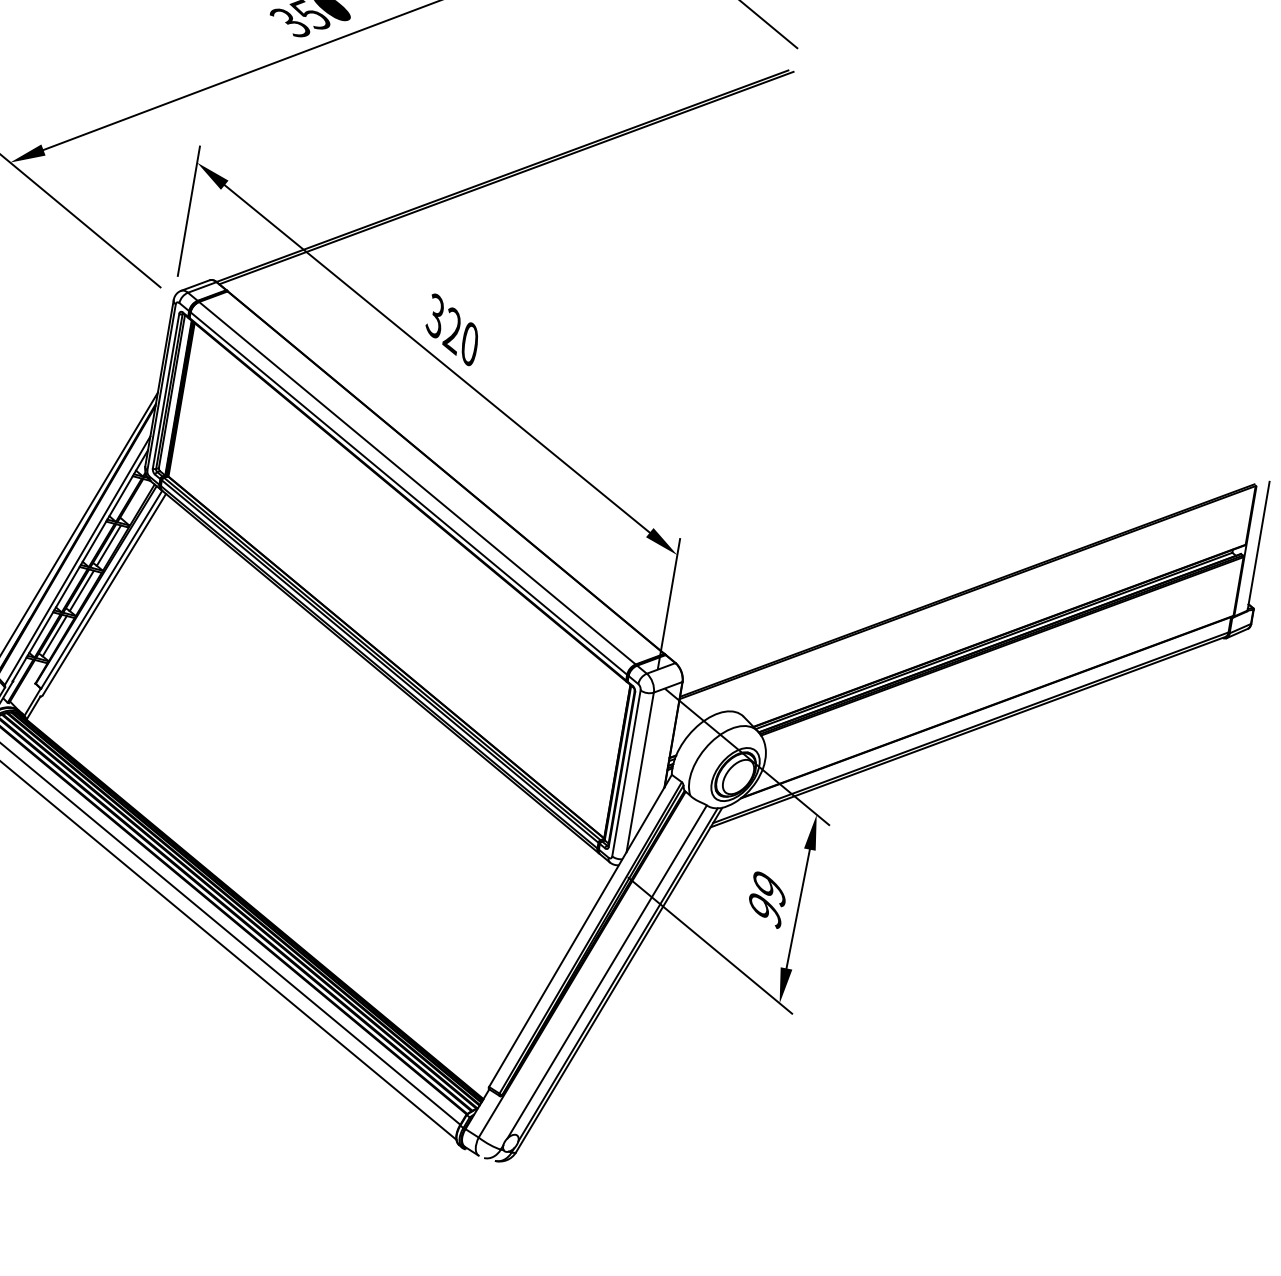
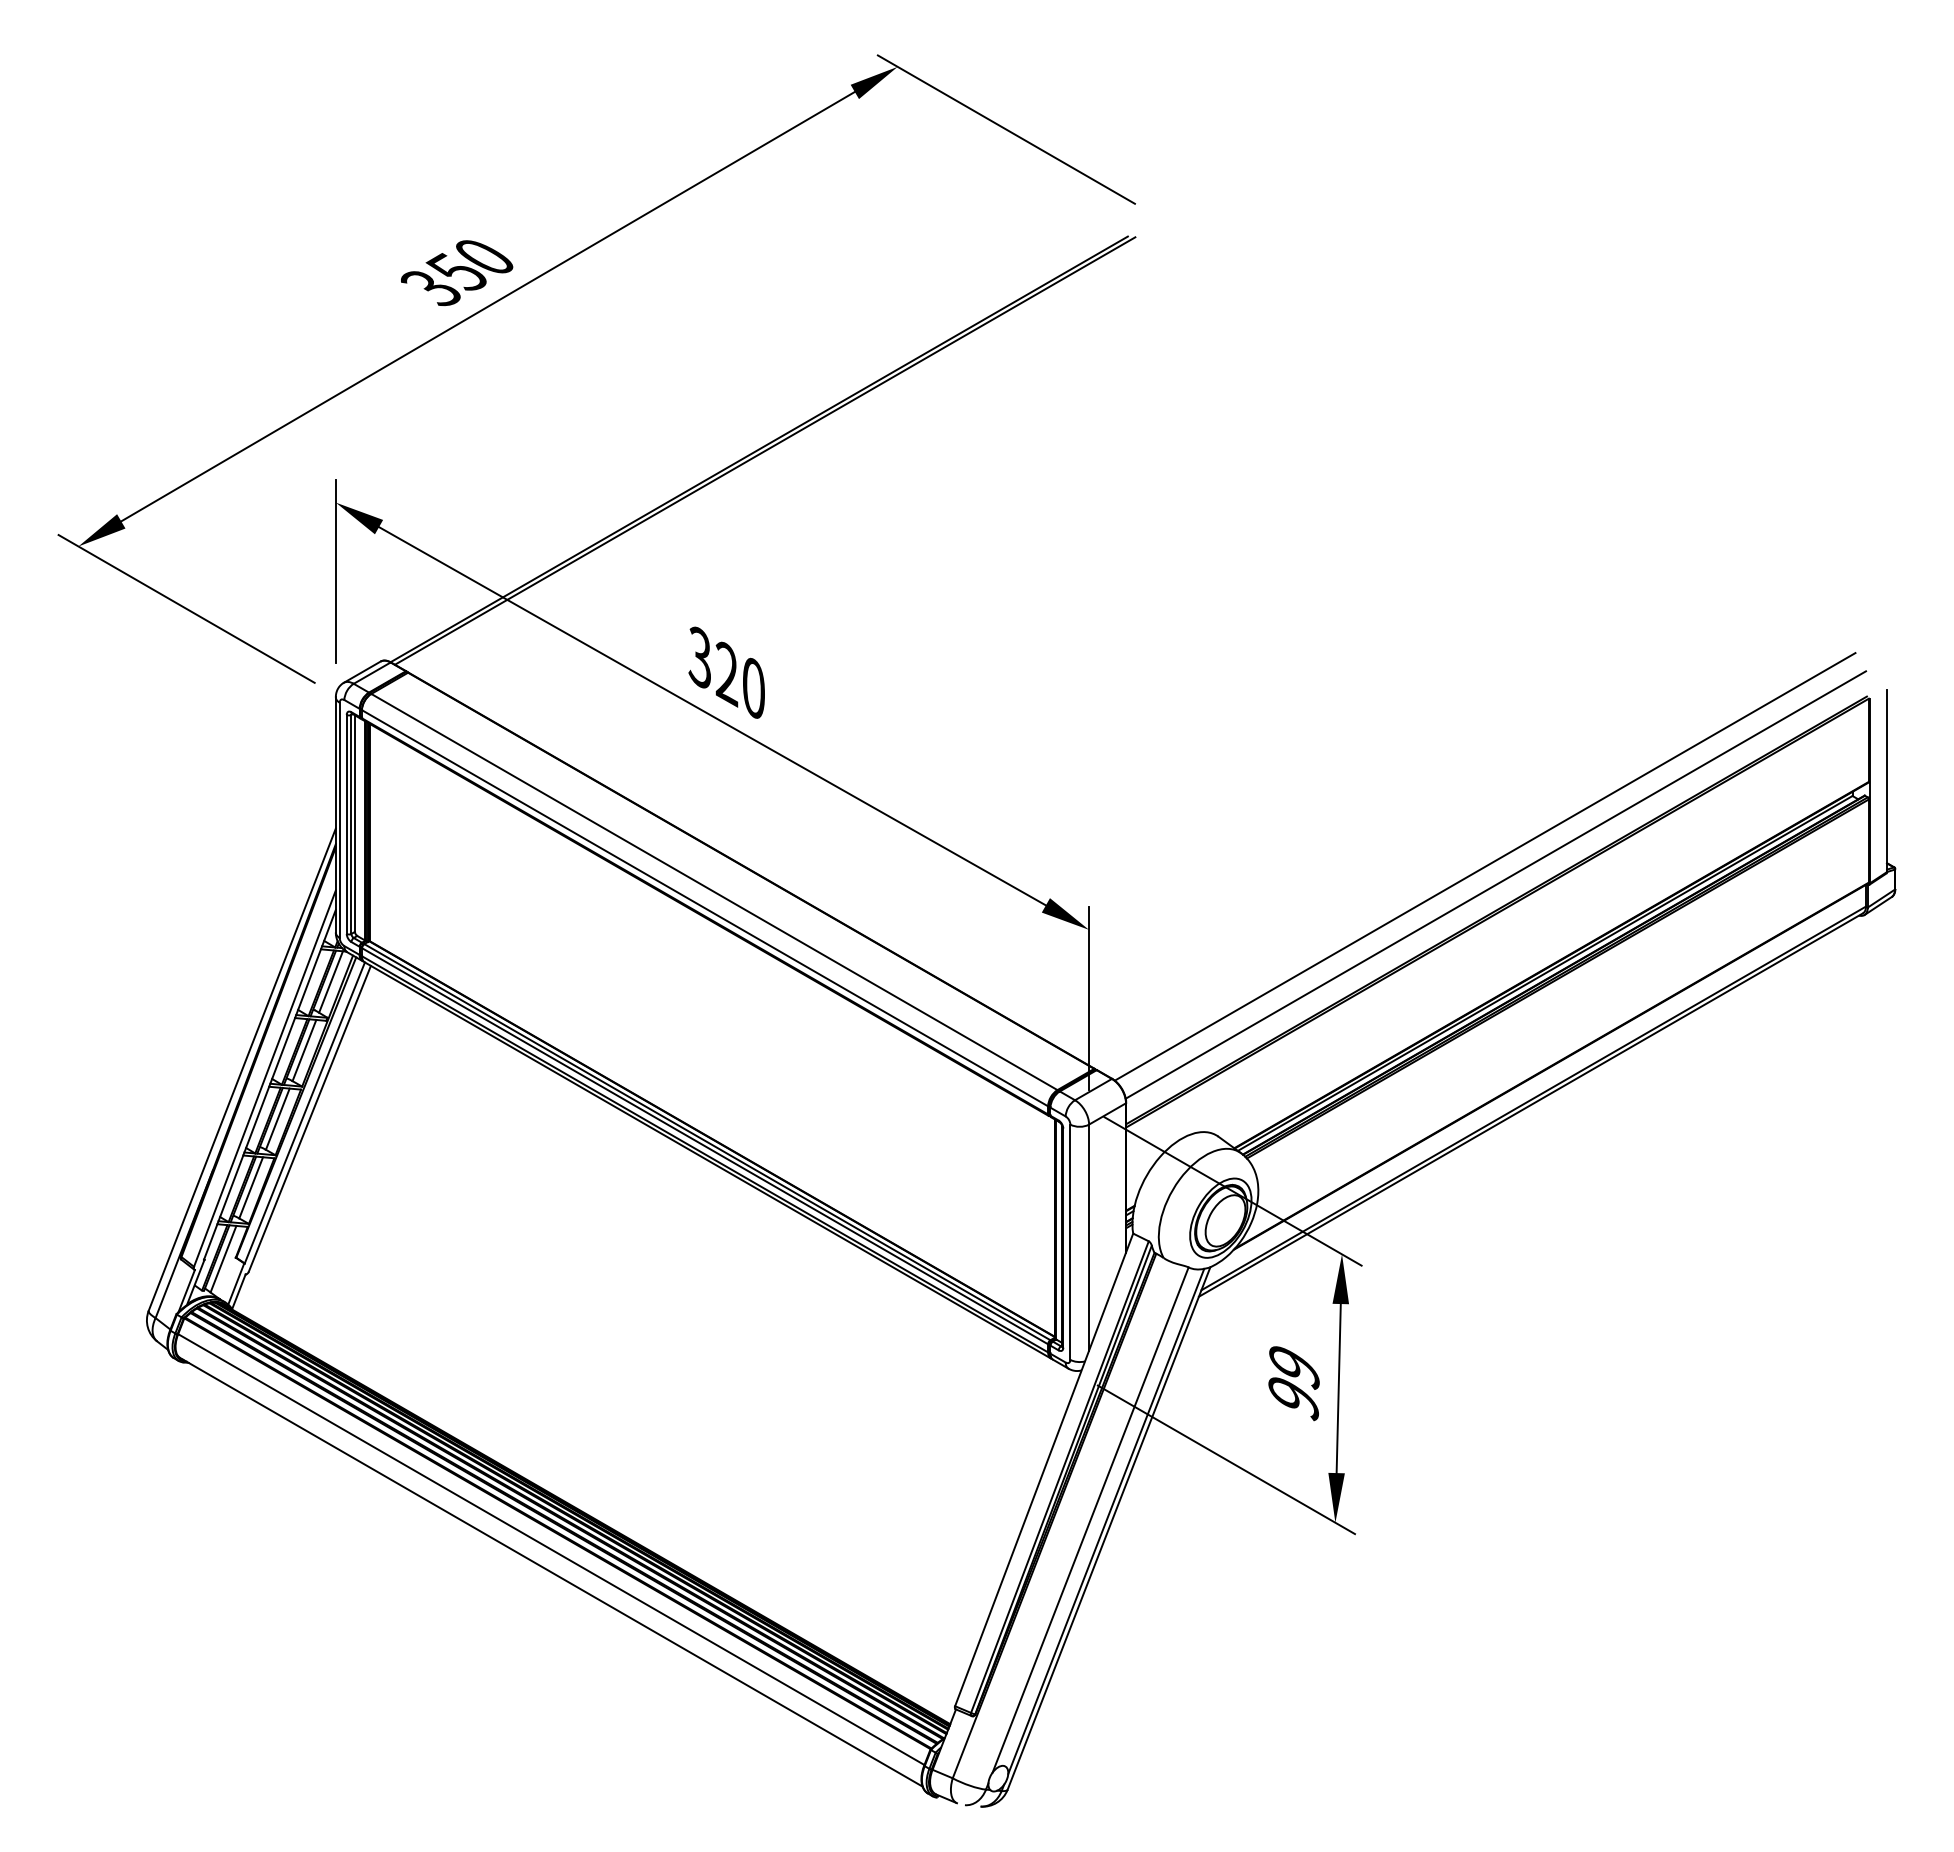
line: (135, 500) -> (330, 981), added
line: (964, 558) -> (1484, 866), added
line: (969, 572) -> (1495, 884), added
line: (26, 682) -> (223, 1258), added

